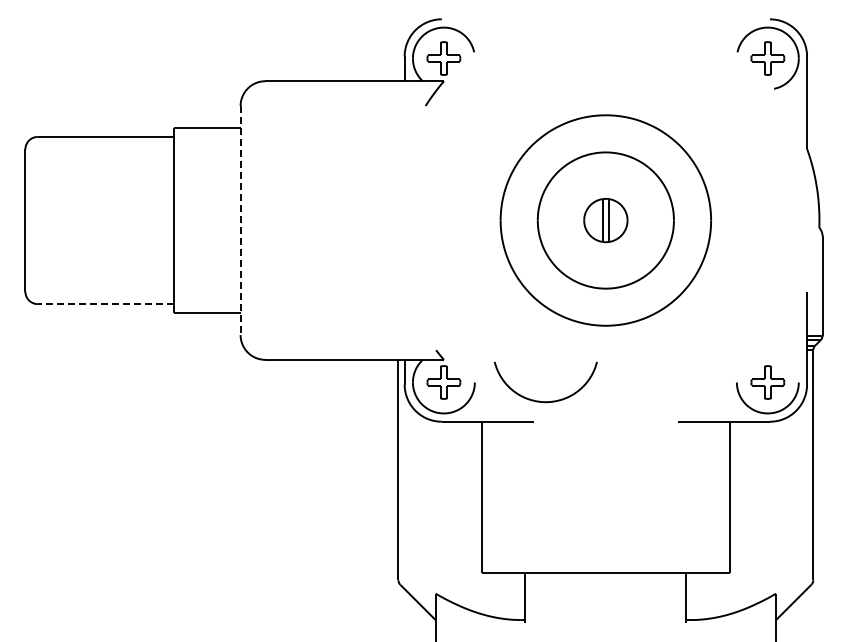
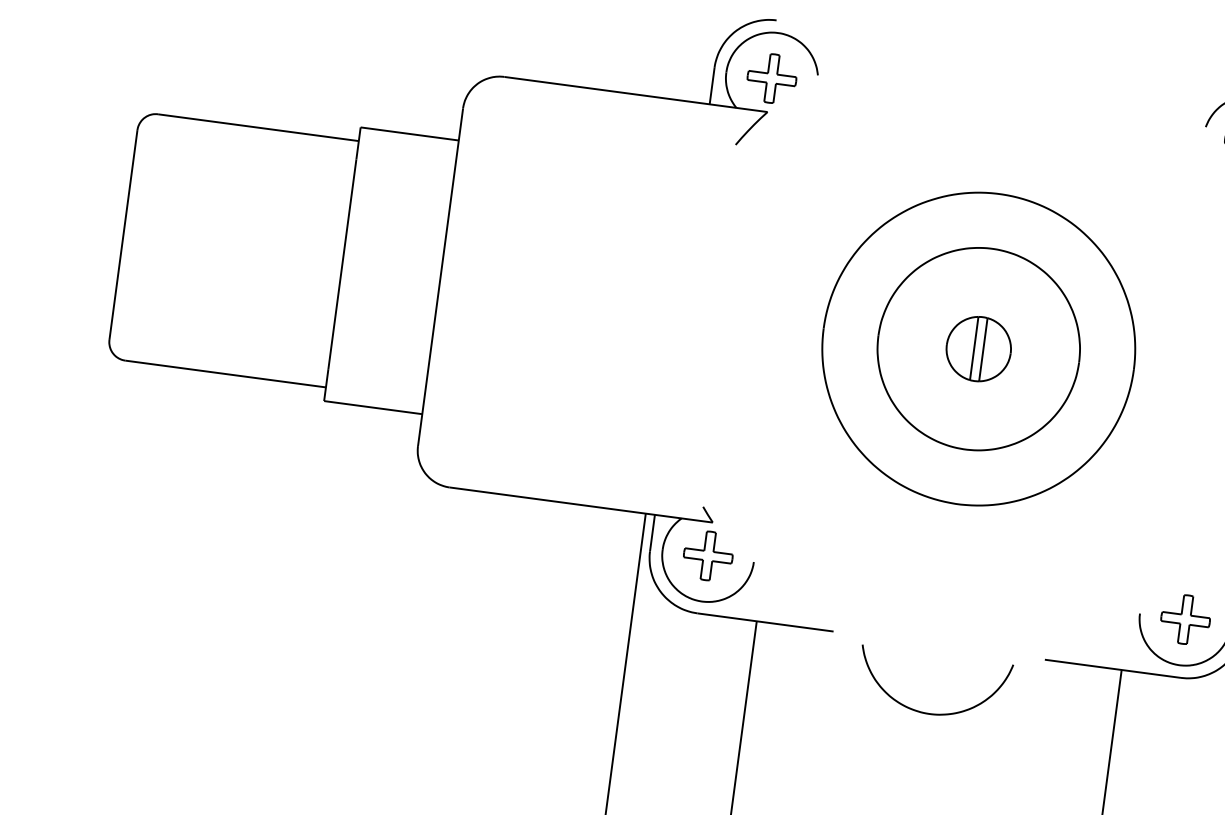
line: (240, 220) -> (440, 277), dashed -> solid
line: (105, 304) -> (224, 374), dashed -> solid
part: (539, 400) -> (921, 710), moved

